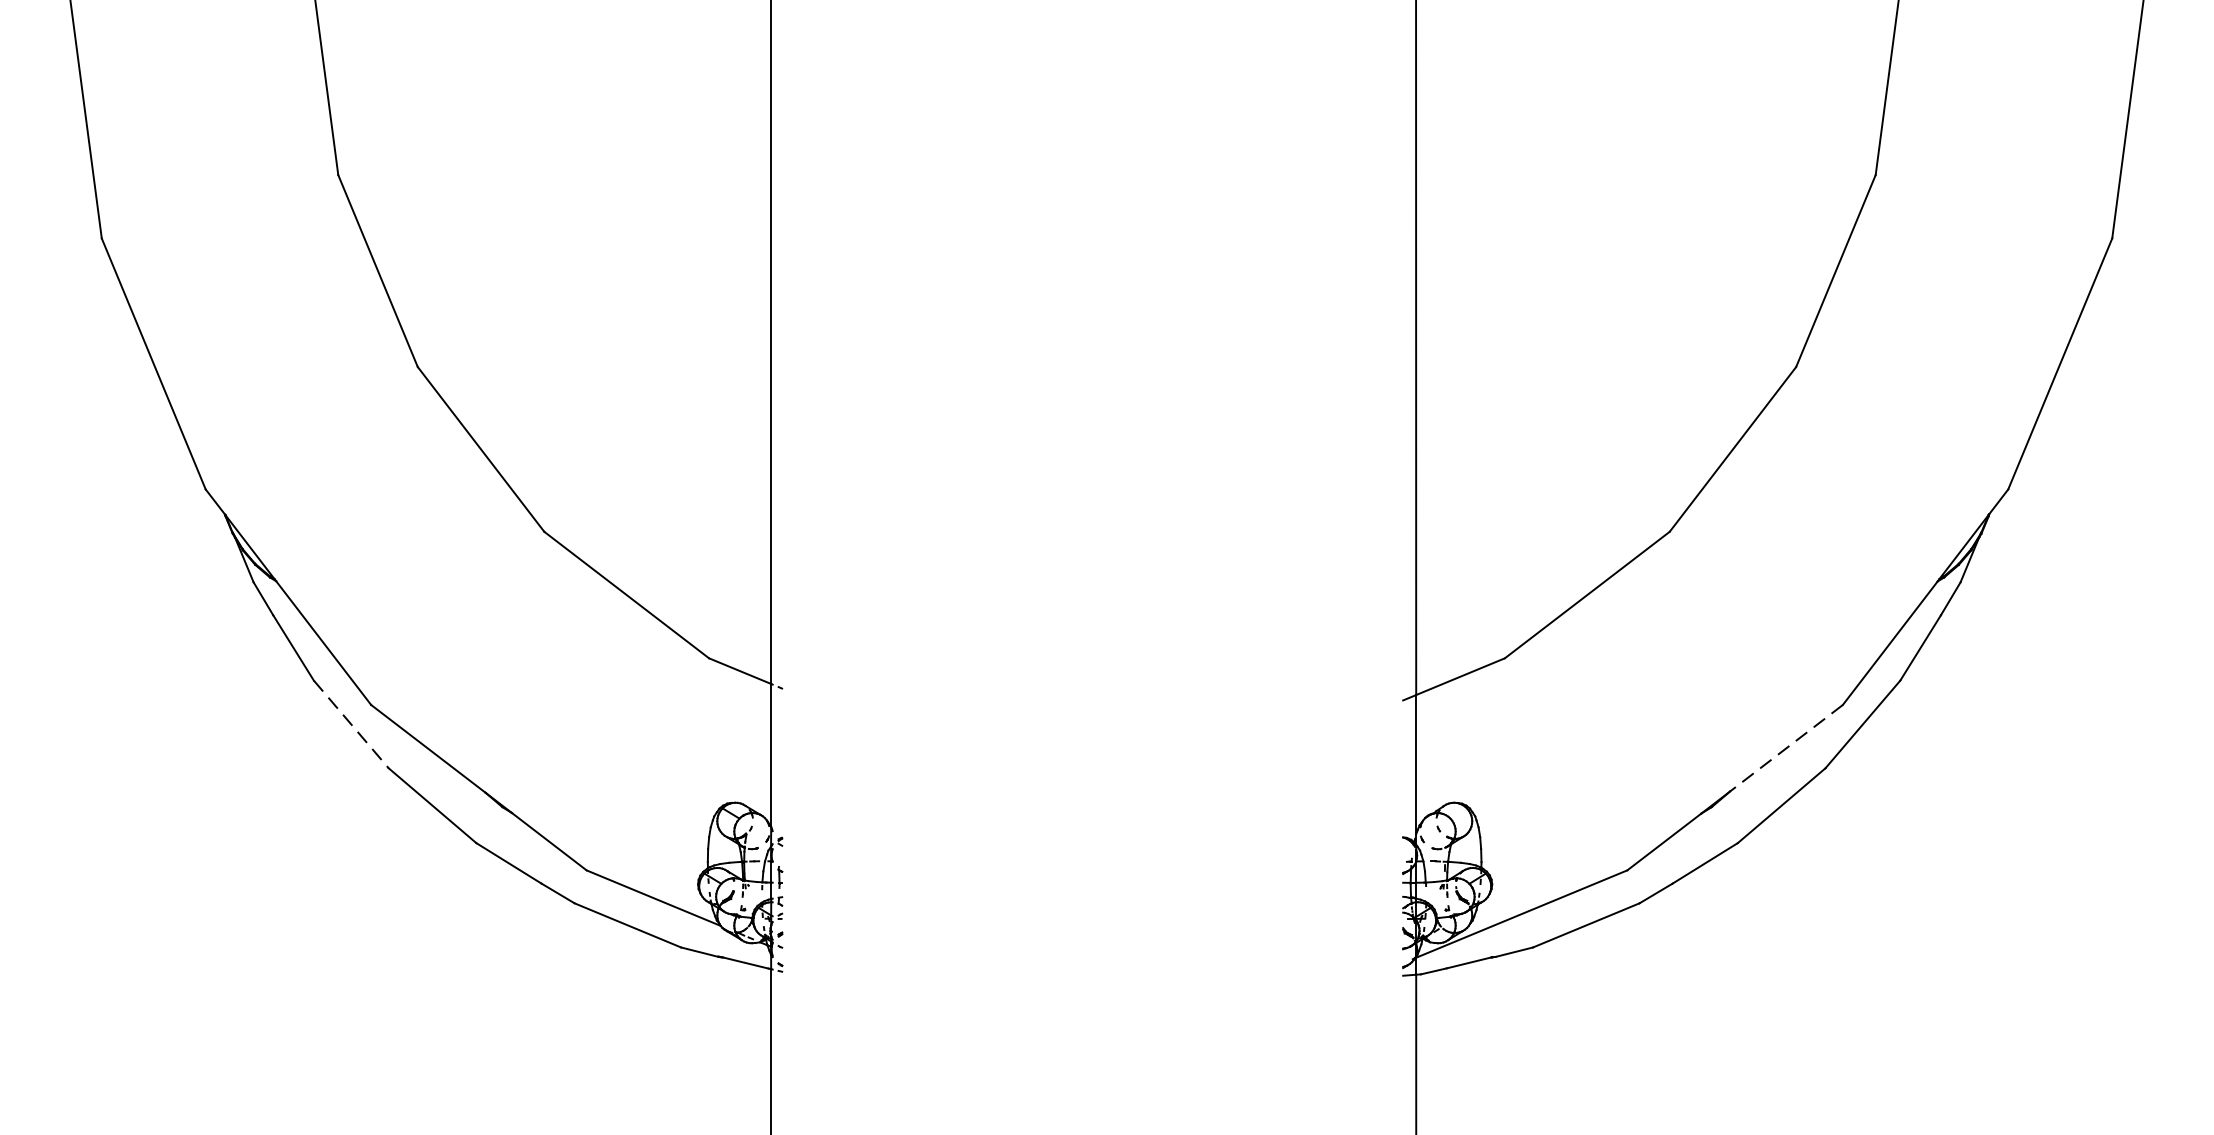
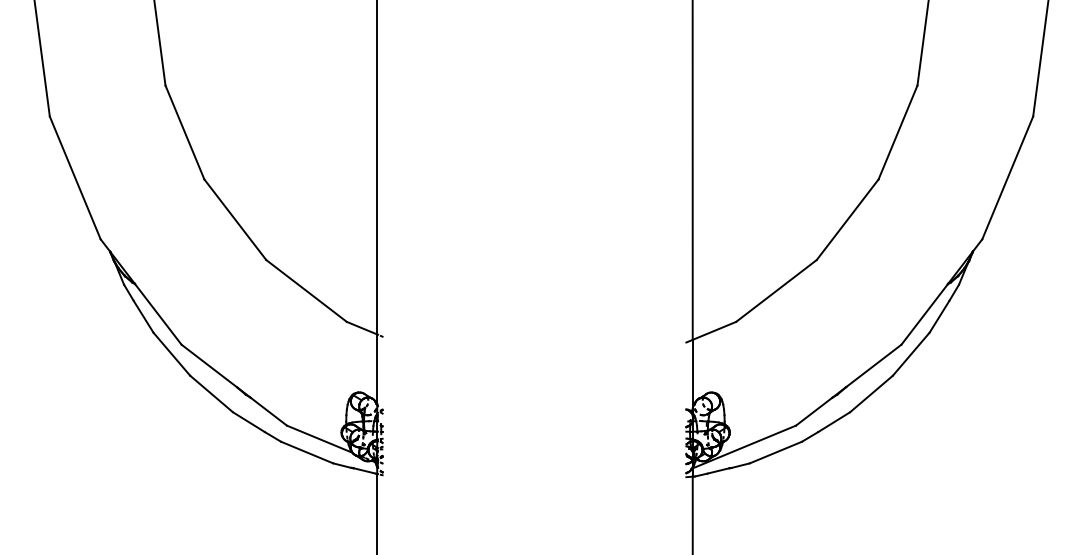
line: (352, 724) -> (172, 354), dashed -> solid
line: (1785, 747) -> (873, 365), dashed -> solid

